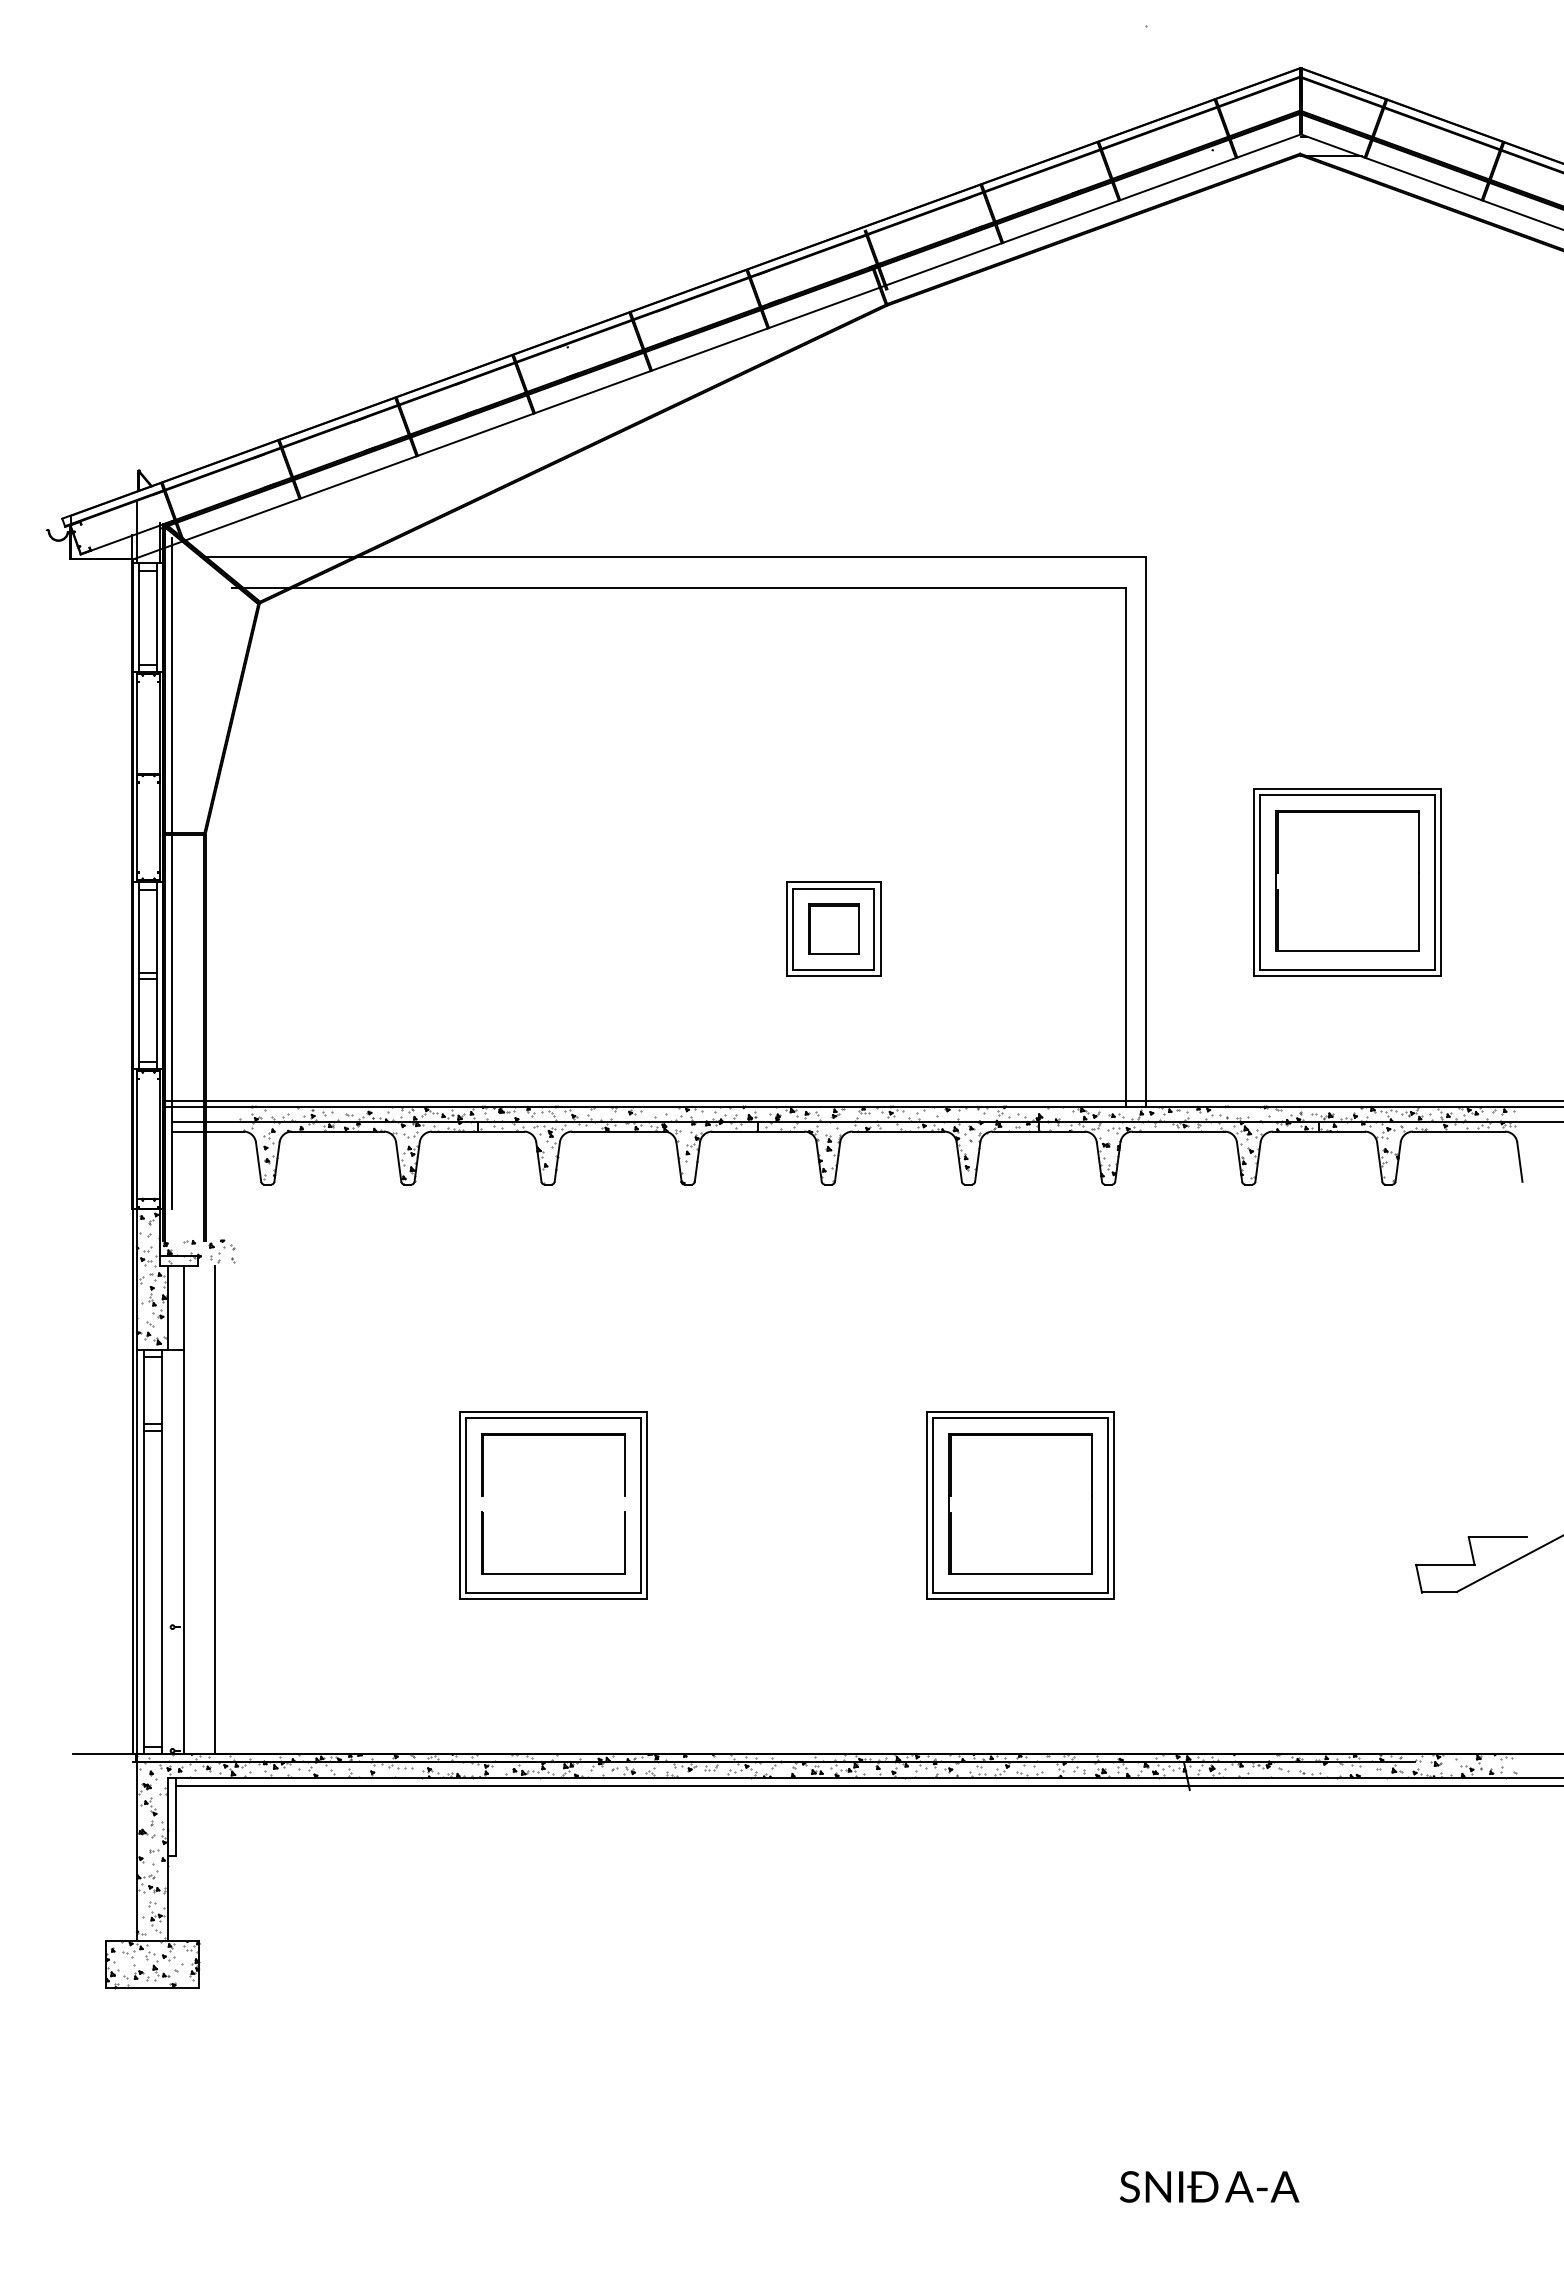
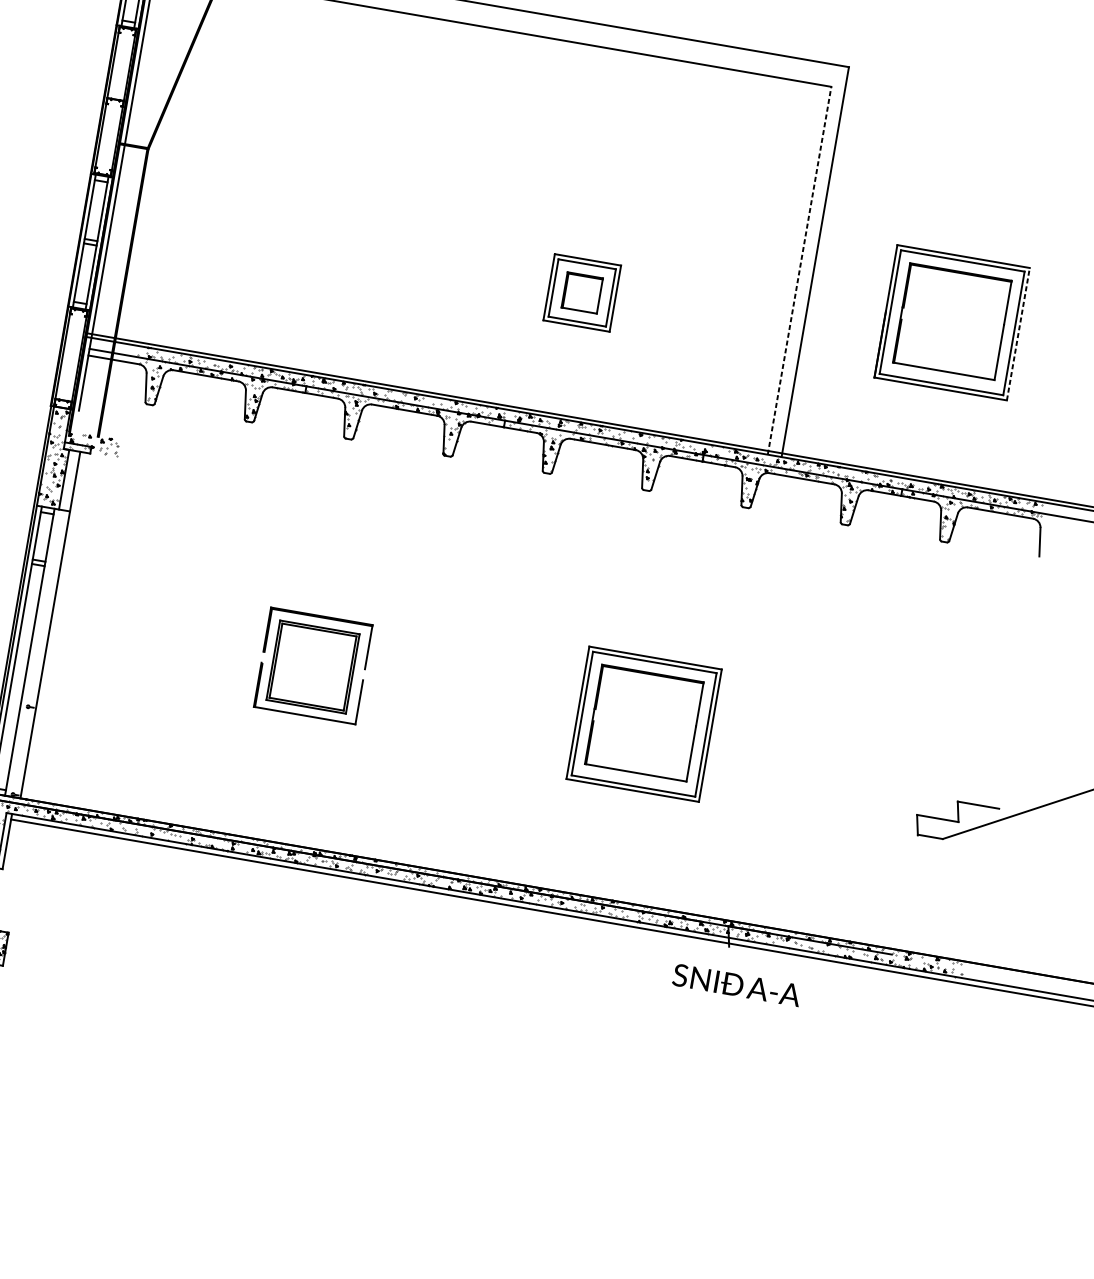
line: (1126, 847) -> (799, 271), solid -> dashed
line: (1441, 881) -> (1018, 333), solid -> dashed
part: (553, 1505) -> (313, 667), size x0.6
line: (214, 1509) -> (72, 628), removed
text: (1209, 2186) -> (736, 984), moved

